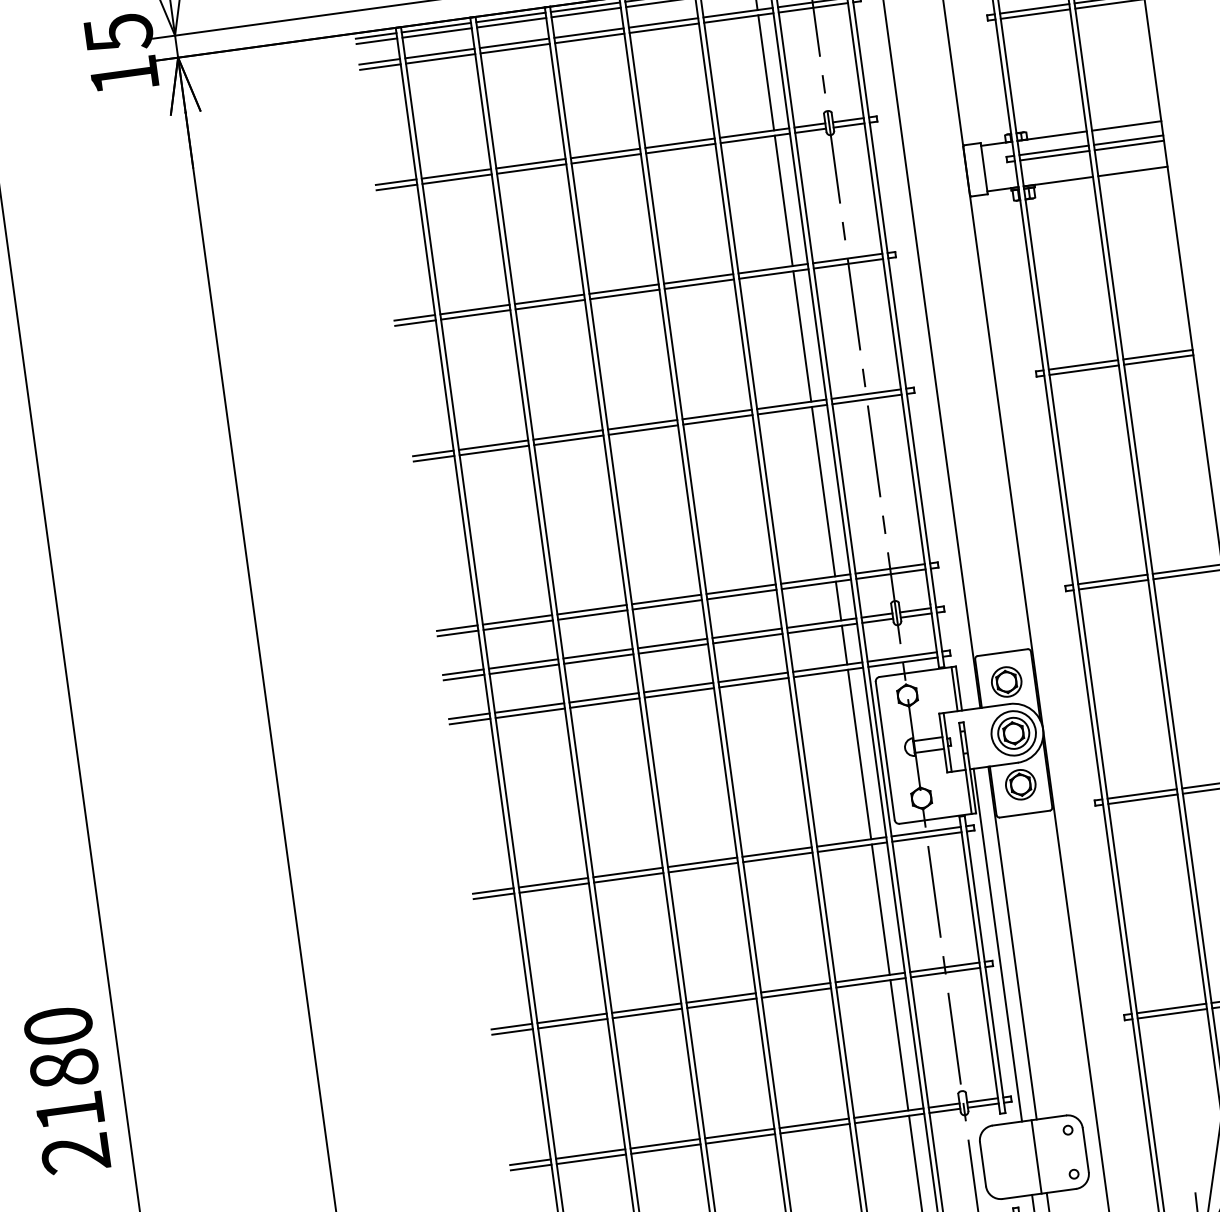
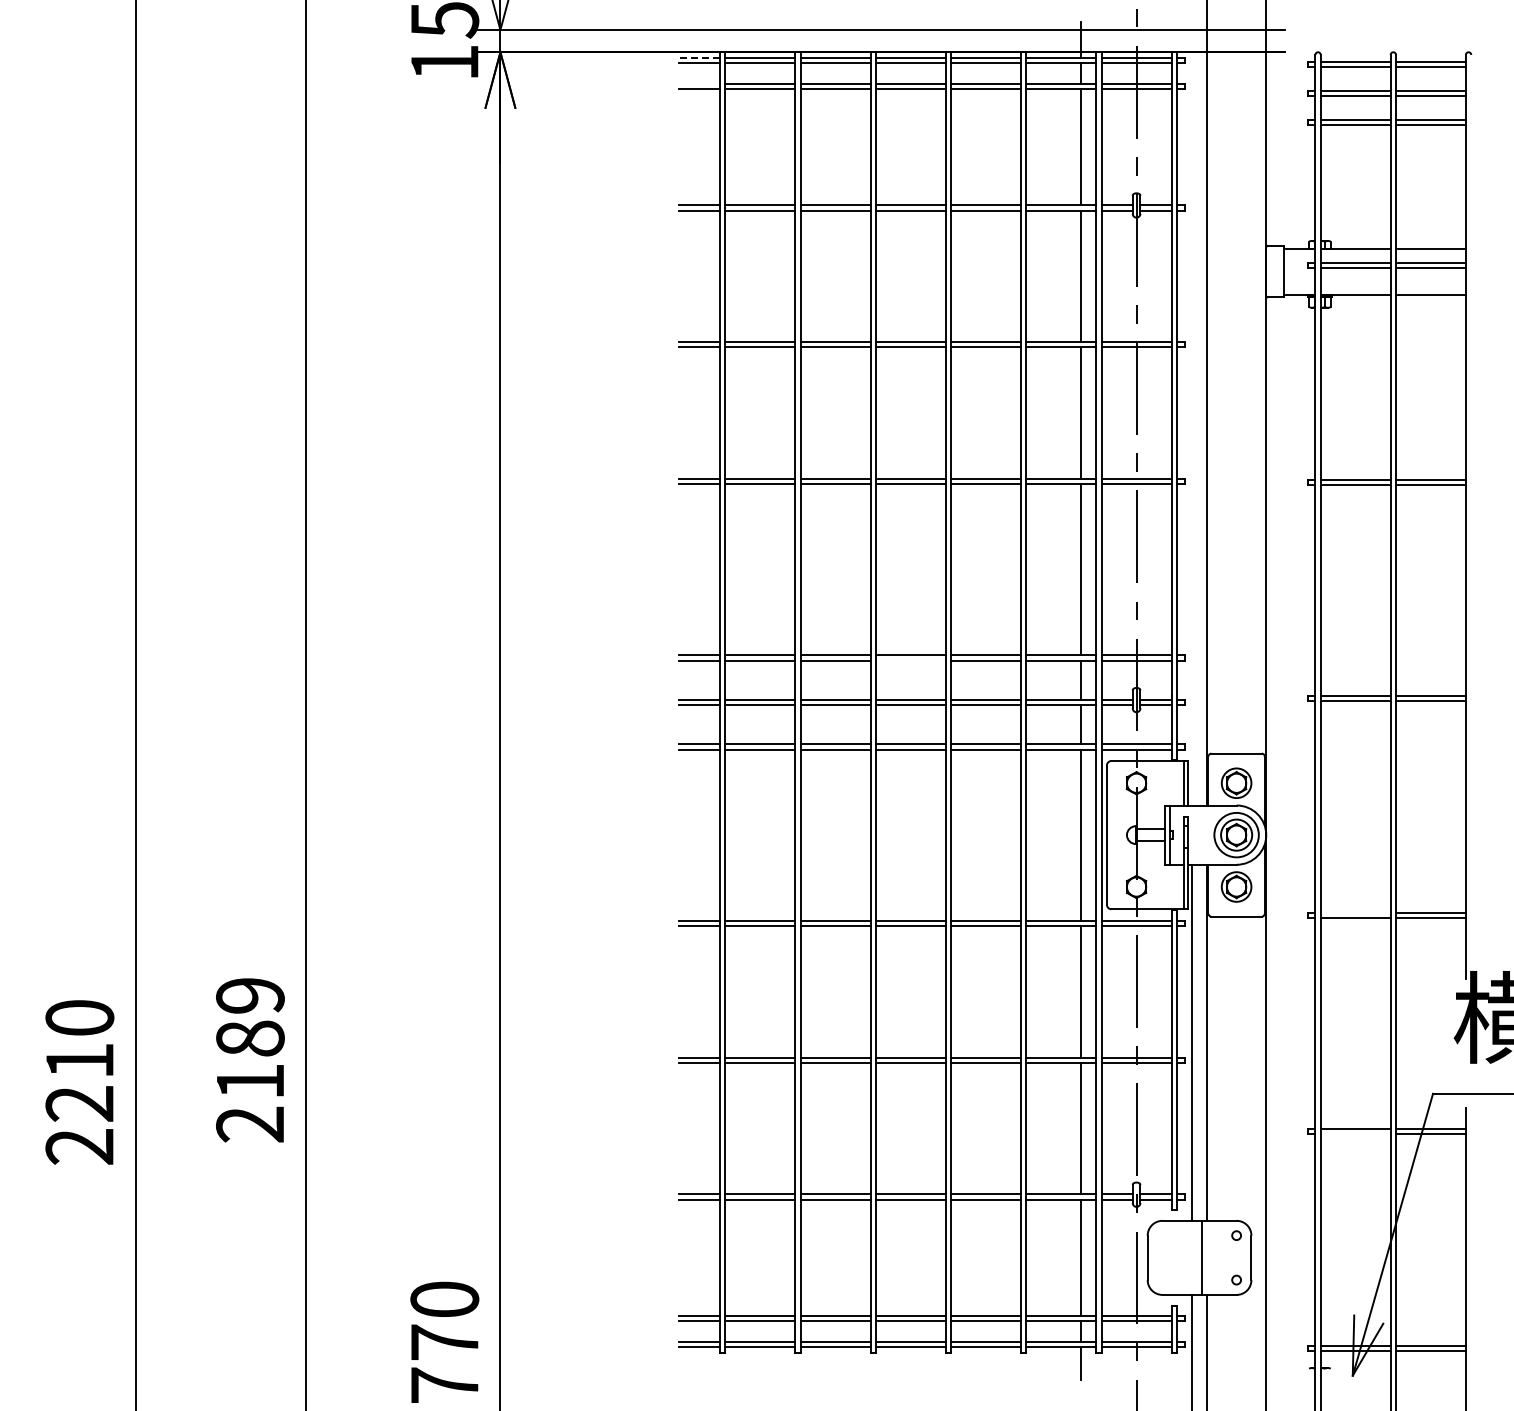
line: (376, 35) -> (699, 57), solid -> dashed
line: (379, 61) -> (699, 83), removed
line: (666, 604) -> (910, 660), removed
line: (1142, 793) -> (1355, 912), removed
line: (1172, 1013) -> (1355, 1134), removed
text: (58, 1026) -> (250, 995), 2180 -> 2189

